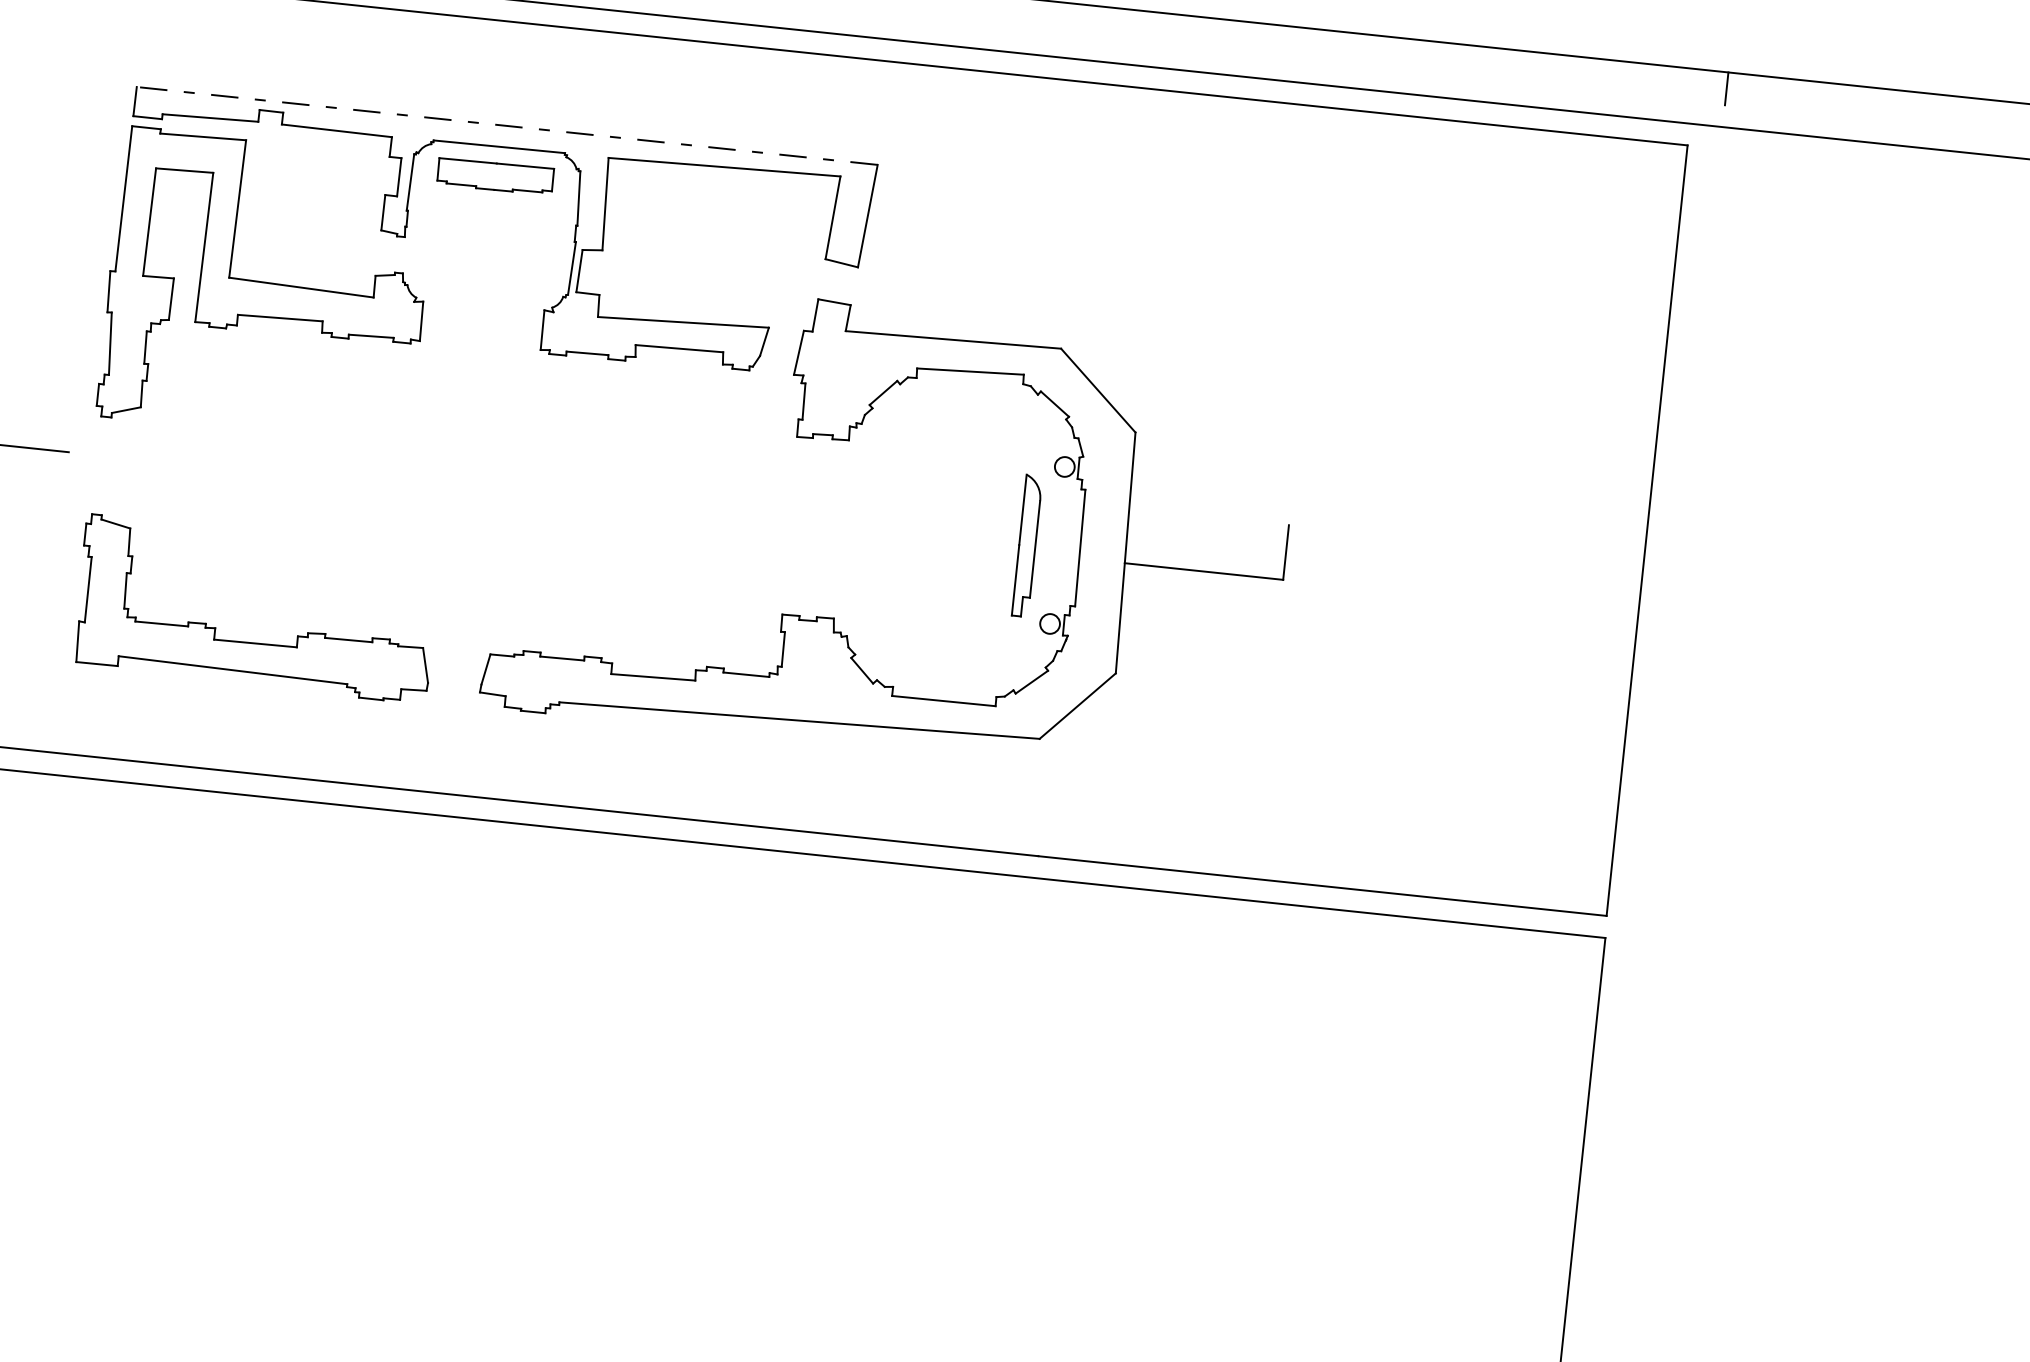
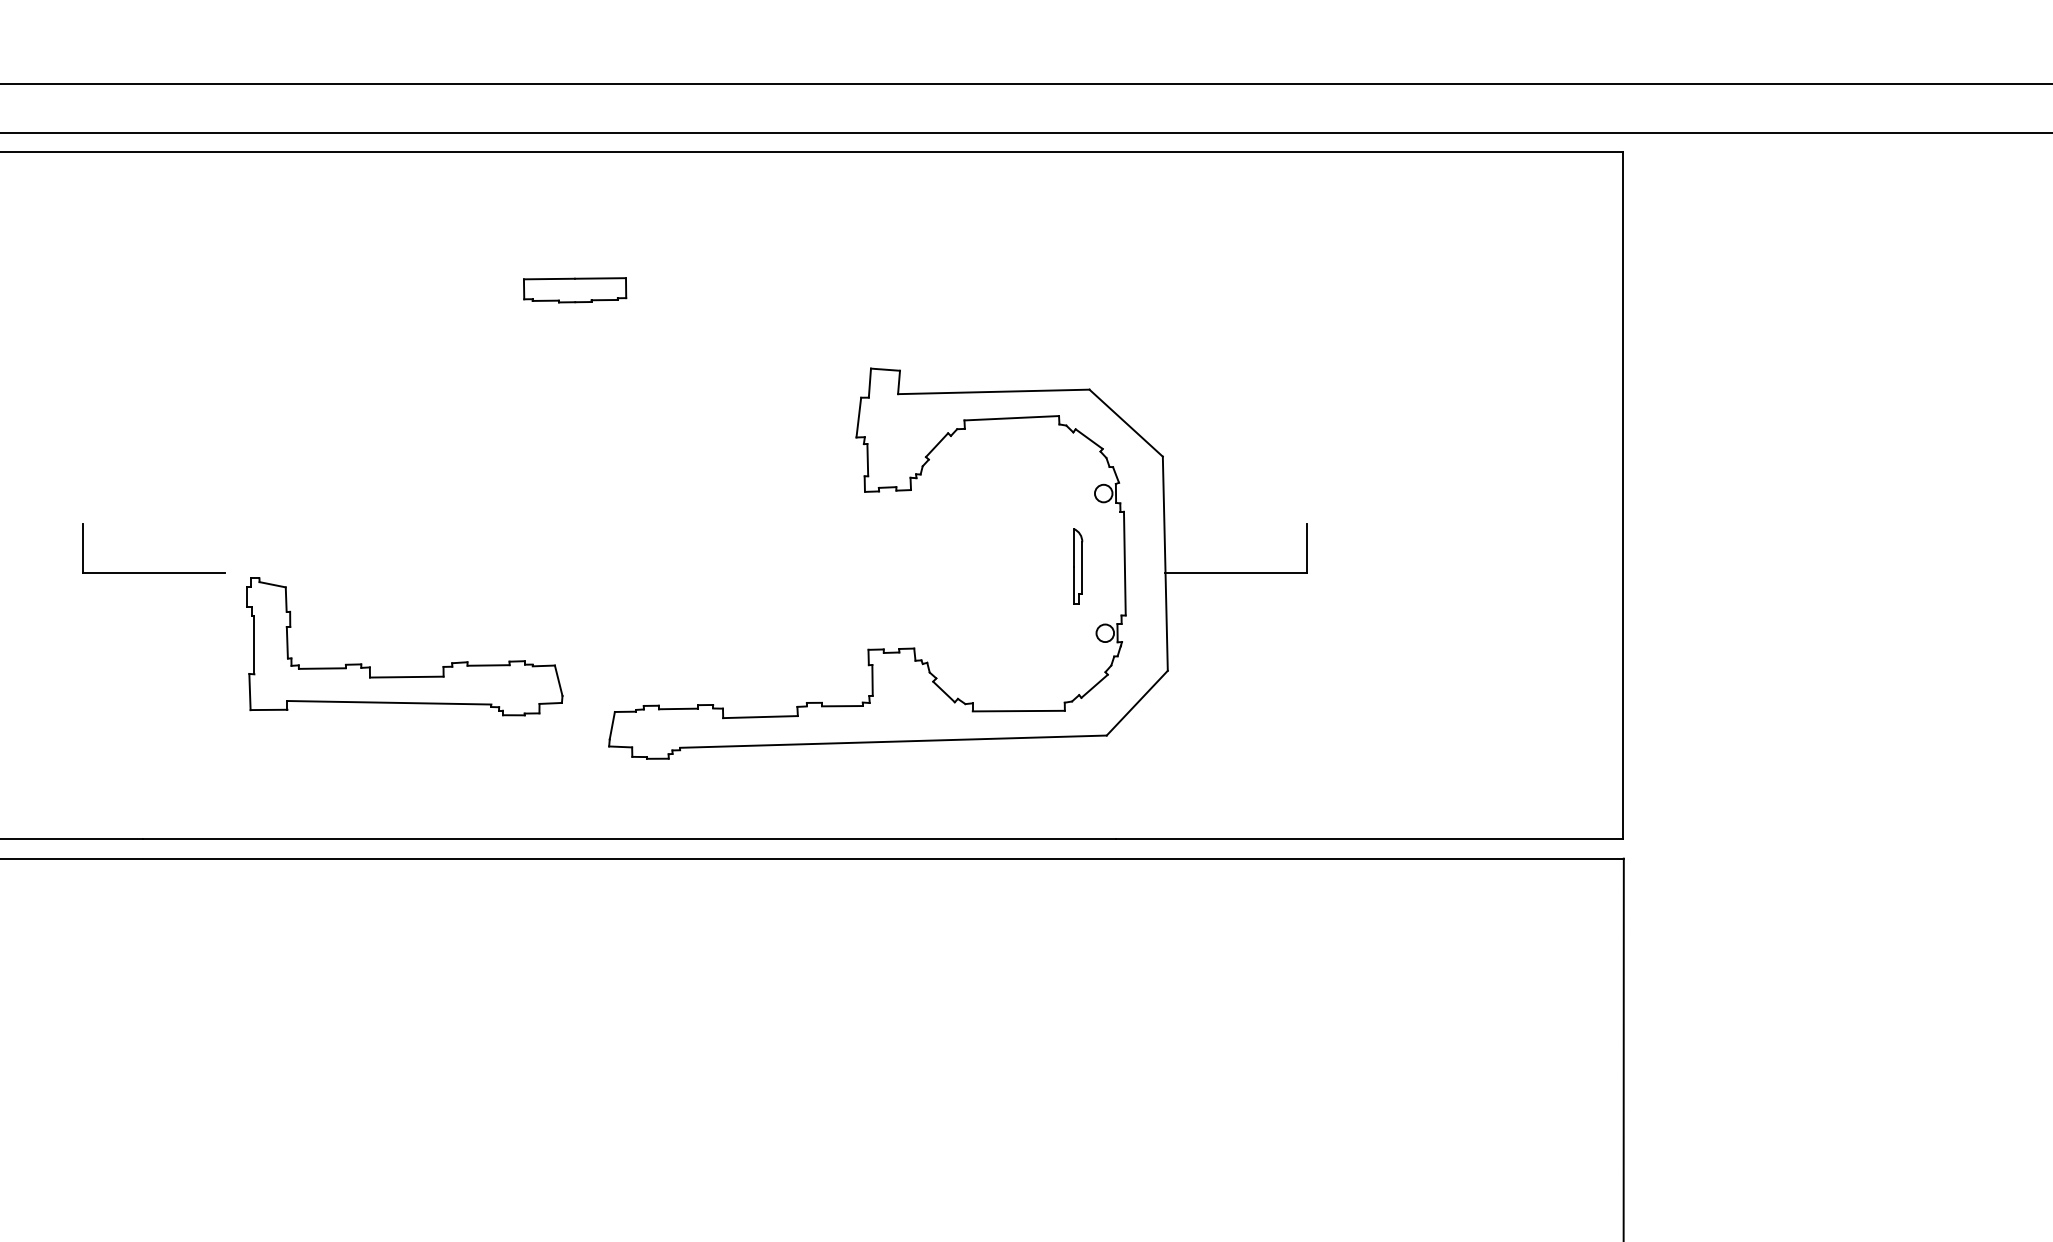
line: (1727, 88) -> (1652, 98), removed
part: (543, 308) -> (629, 402), removed
part: (1026, 545) -> (1077, 566), size x0.6
part: (253, 642) -> (404, 676), moved

